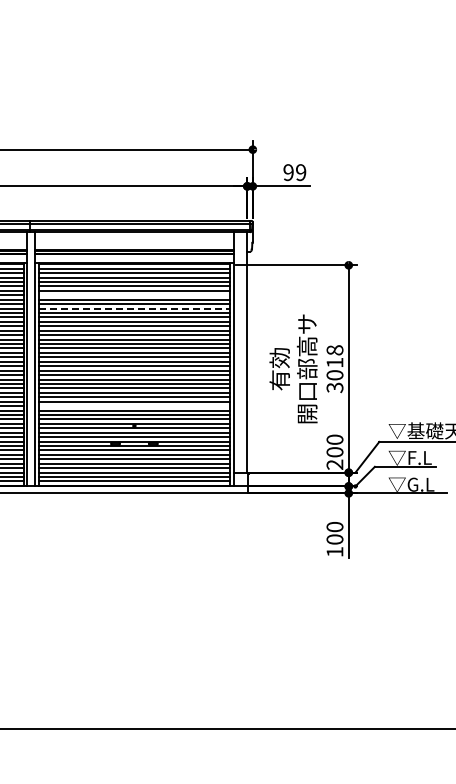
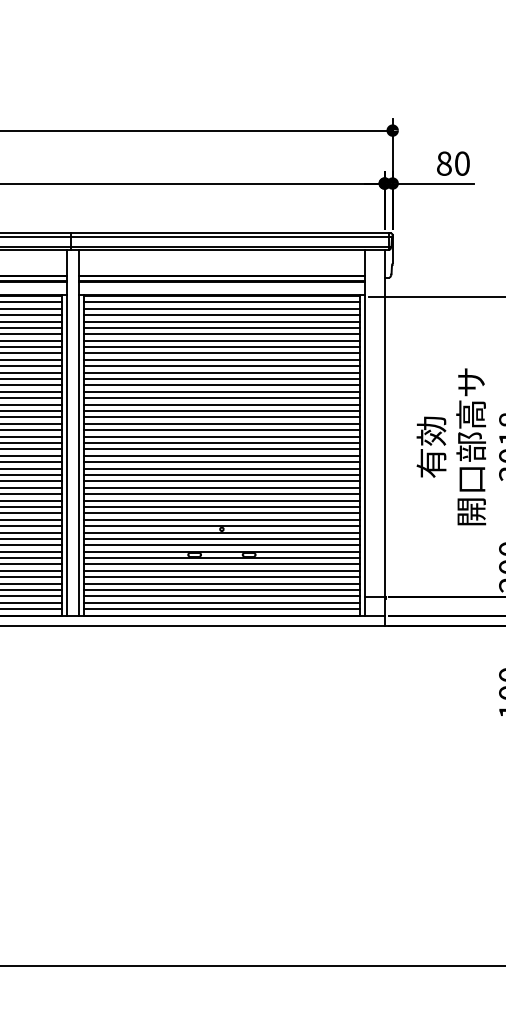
text: (294, 172) -> (452, 163), 99 -> 80
line: (133, 295) -> (220, 340), added
line: (134, 308) -> (222, 359), dashed -> solid
line: (133, 406) -> (220, 501), added

